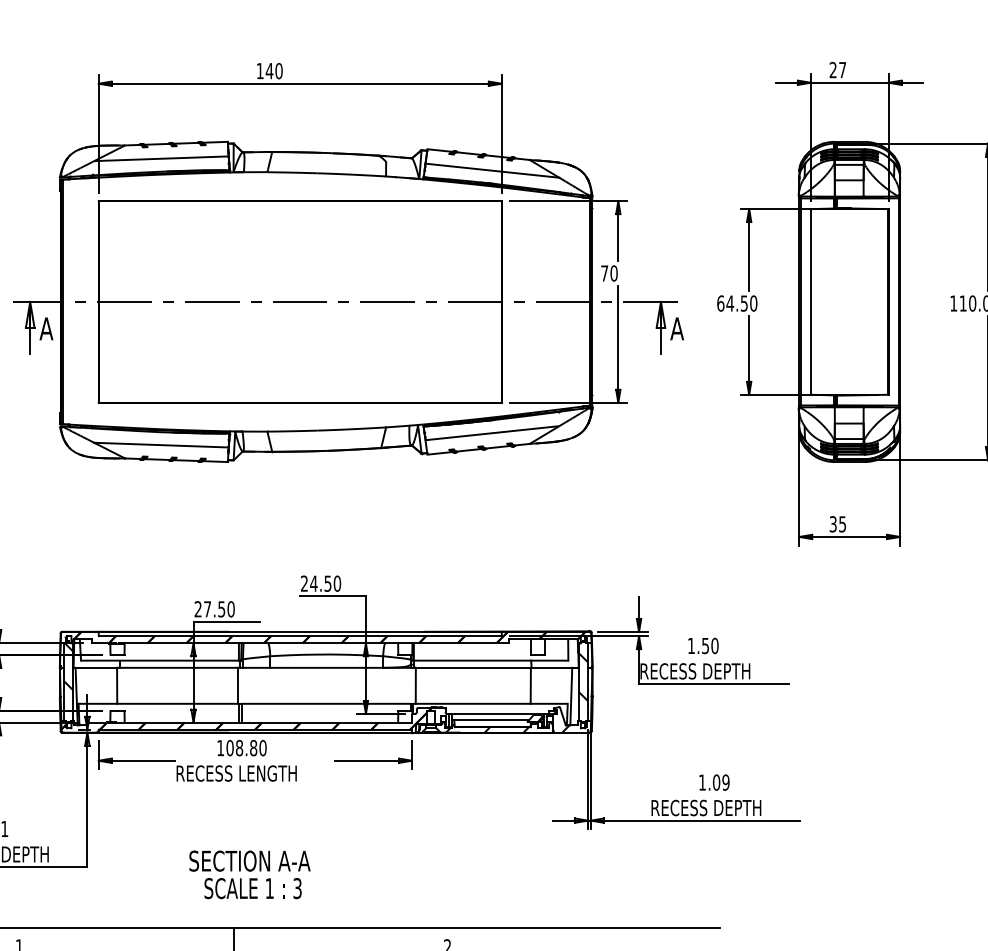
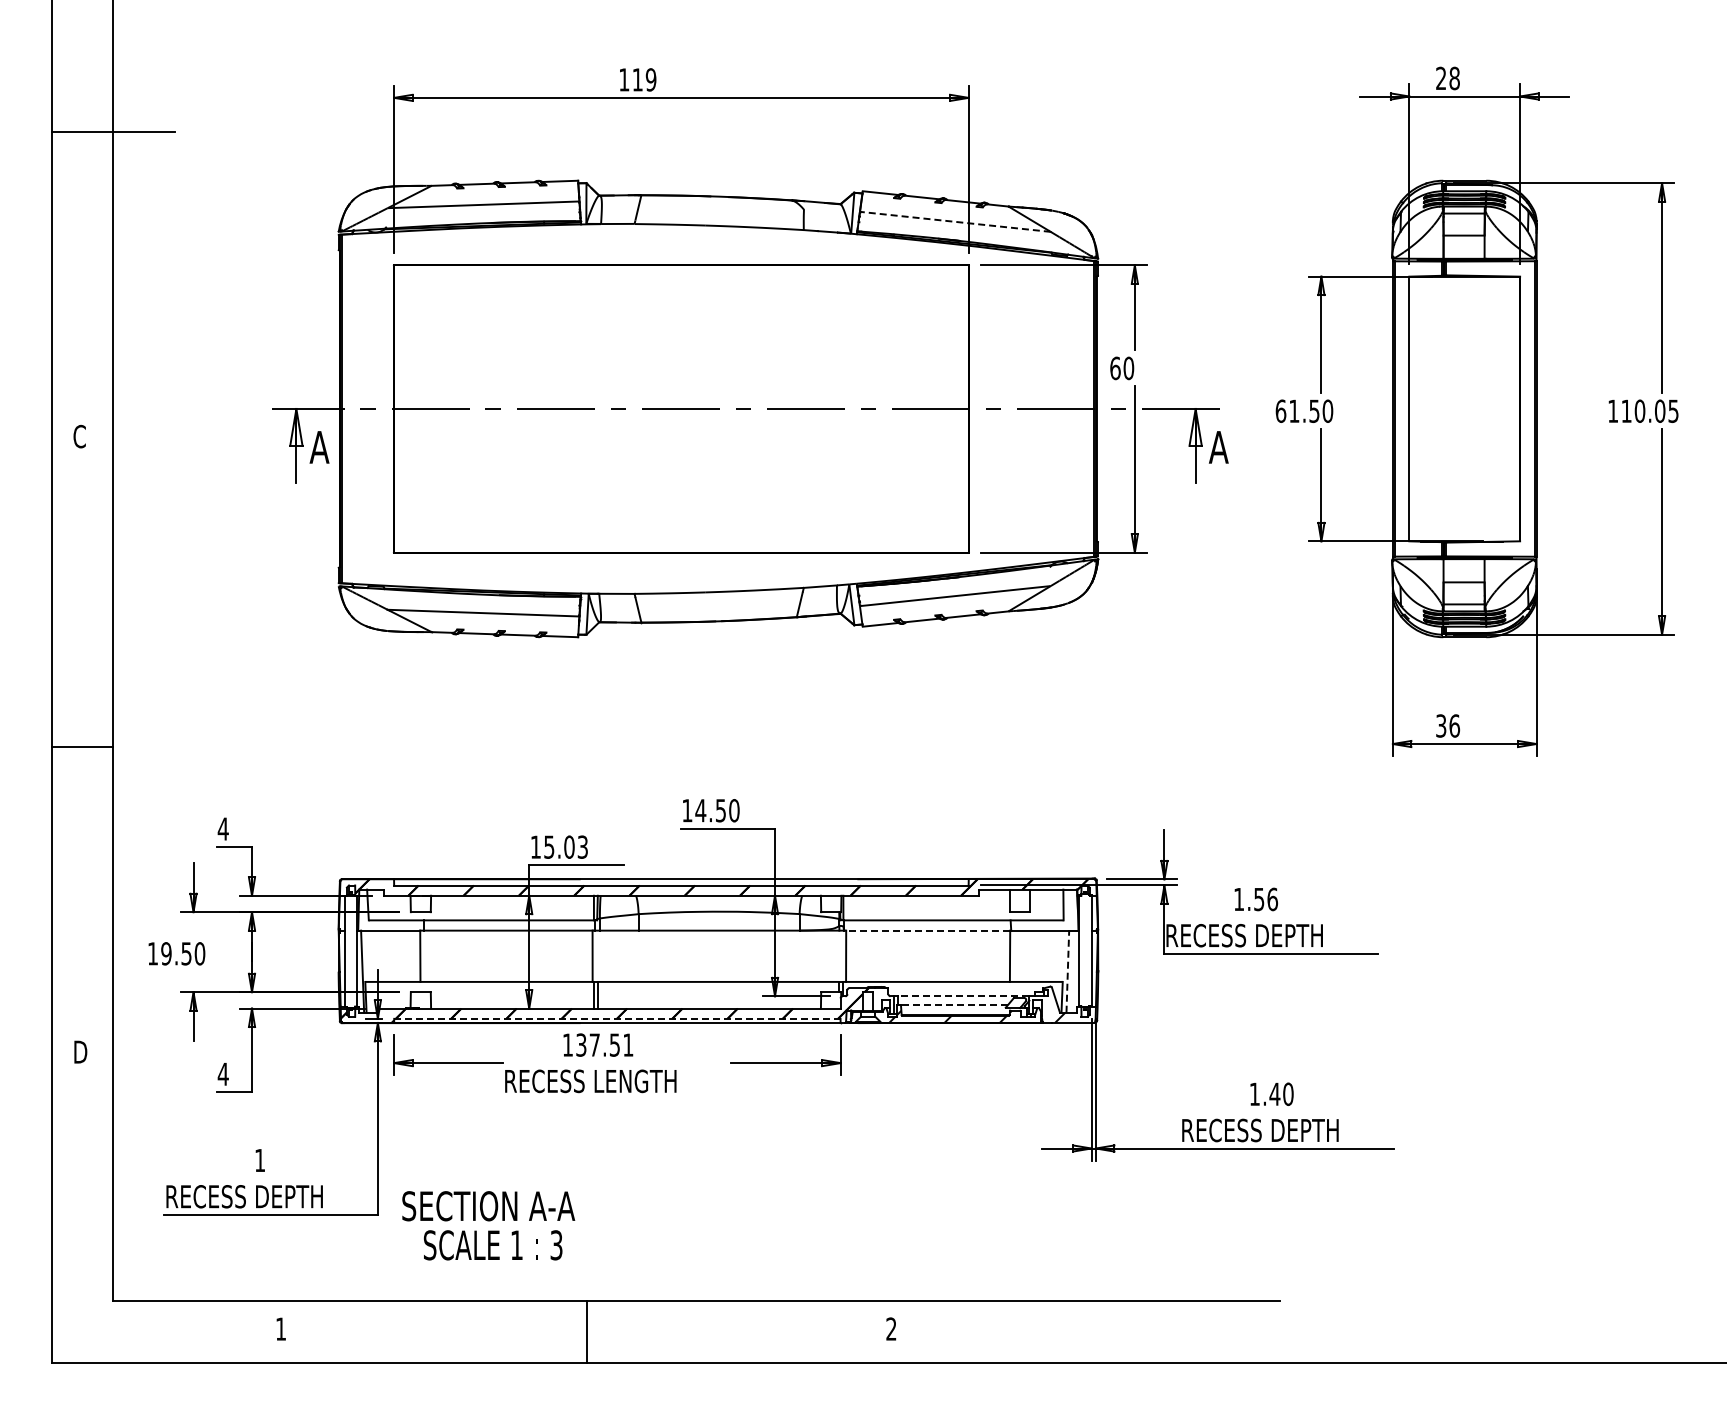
text: (274, 70) -> (644, 79), 140 -> 119
text: (842, 70) -> (1454, 78), 27 -> 28
line: (492, 170) -> (955, 221), solid -> dashed
text: (604, 273) -> (1115, 368), 70 -> 60
text: (729, 303) -> (1293, 410), 64.50 -> 61.50
text: (842, 523) -> (1454, 725), 35 -> 36
text: (304, 583) -> (687, 810), 24.50 -> 14.50
text: (214, 608) -> (559, 846), 27.50 -> 15.03
text: (714, 645) -> (1272, 898), 1.50 -> 1.56
line: (472, 667) -> (927, 930), solid -> dashed
hatch: (583, 676) -> (1085, 943), removed
hatch: (68, 682) -> (350, 951), removed
line: (571, 696) -> (1067, 971), solid -> dashed
line: (498, 714) -> (963, 996), solid -> dashed
line: (491, 720) -> (953, 1005), solid -> dashed
line: (254, 729) -> (616, 1018), solid -> dashed
text: (246, 747) -> (604, 1044), 108.80 -> 137.51
text: (721, 782) -> (1281, 1093), 1.09 -> 1.40
text: (249, 874) -> (488, 1225), moved

